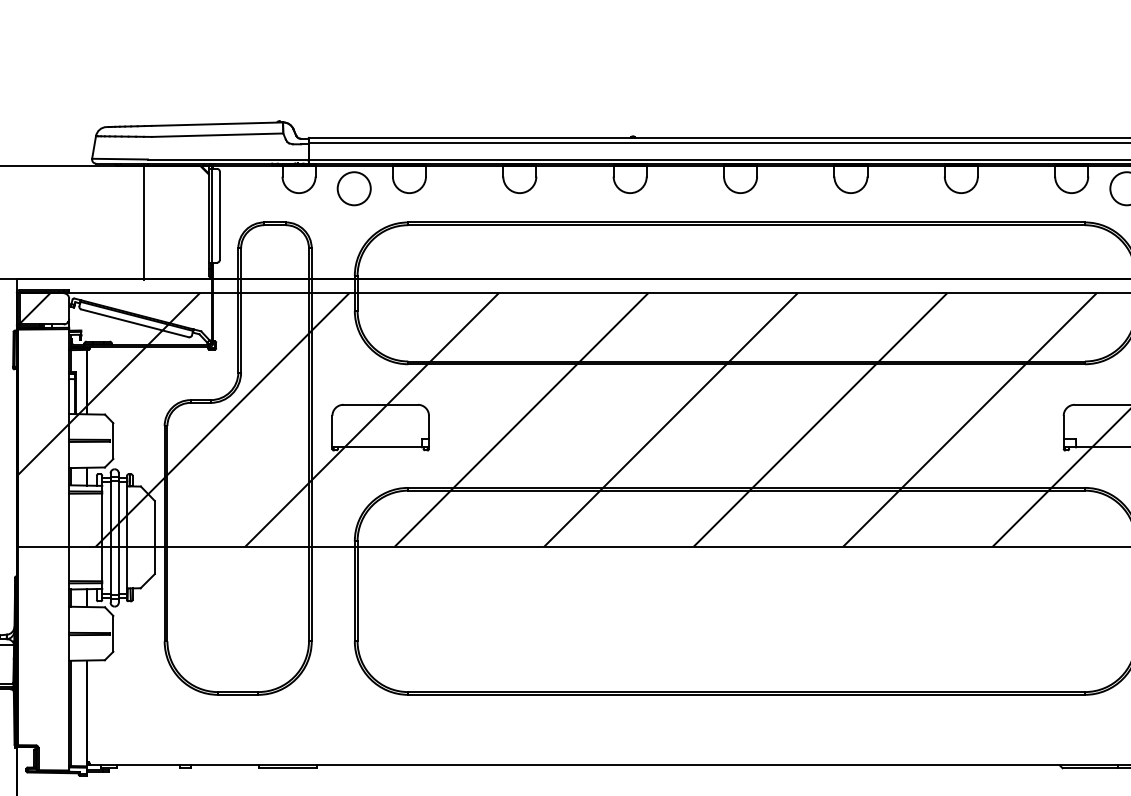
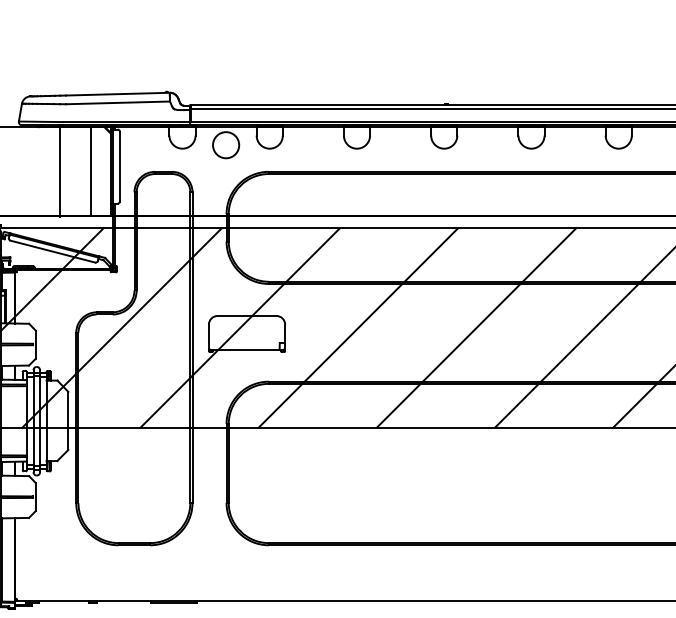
line: (183, 222) -> (91, 171), added

